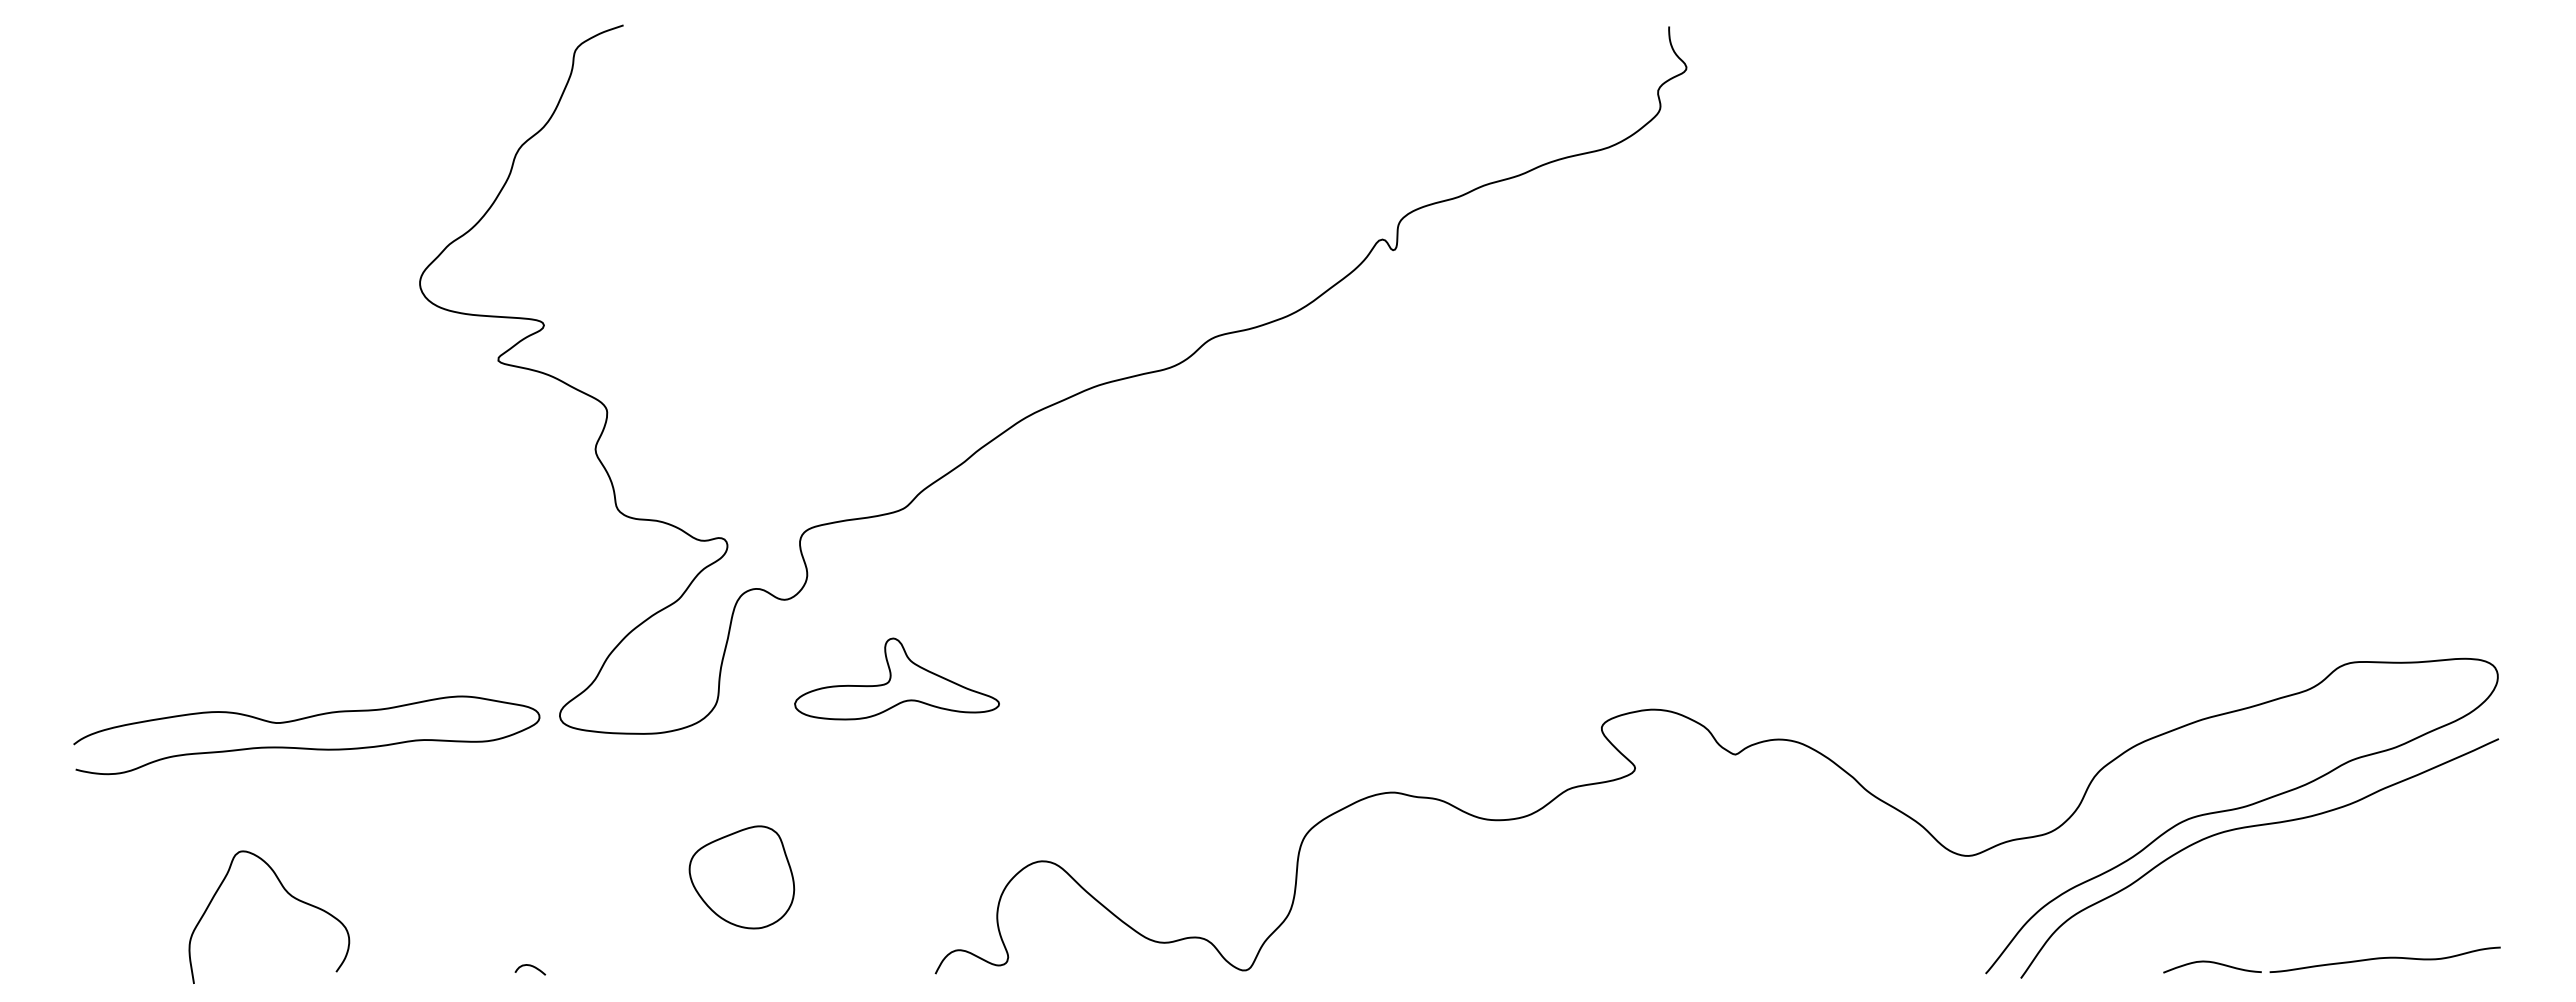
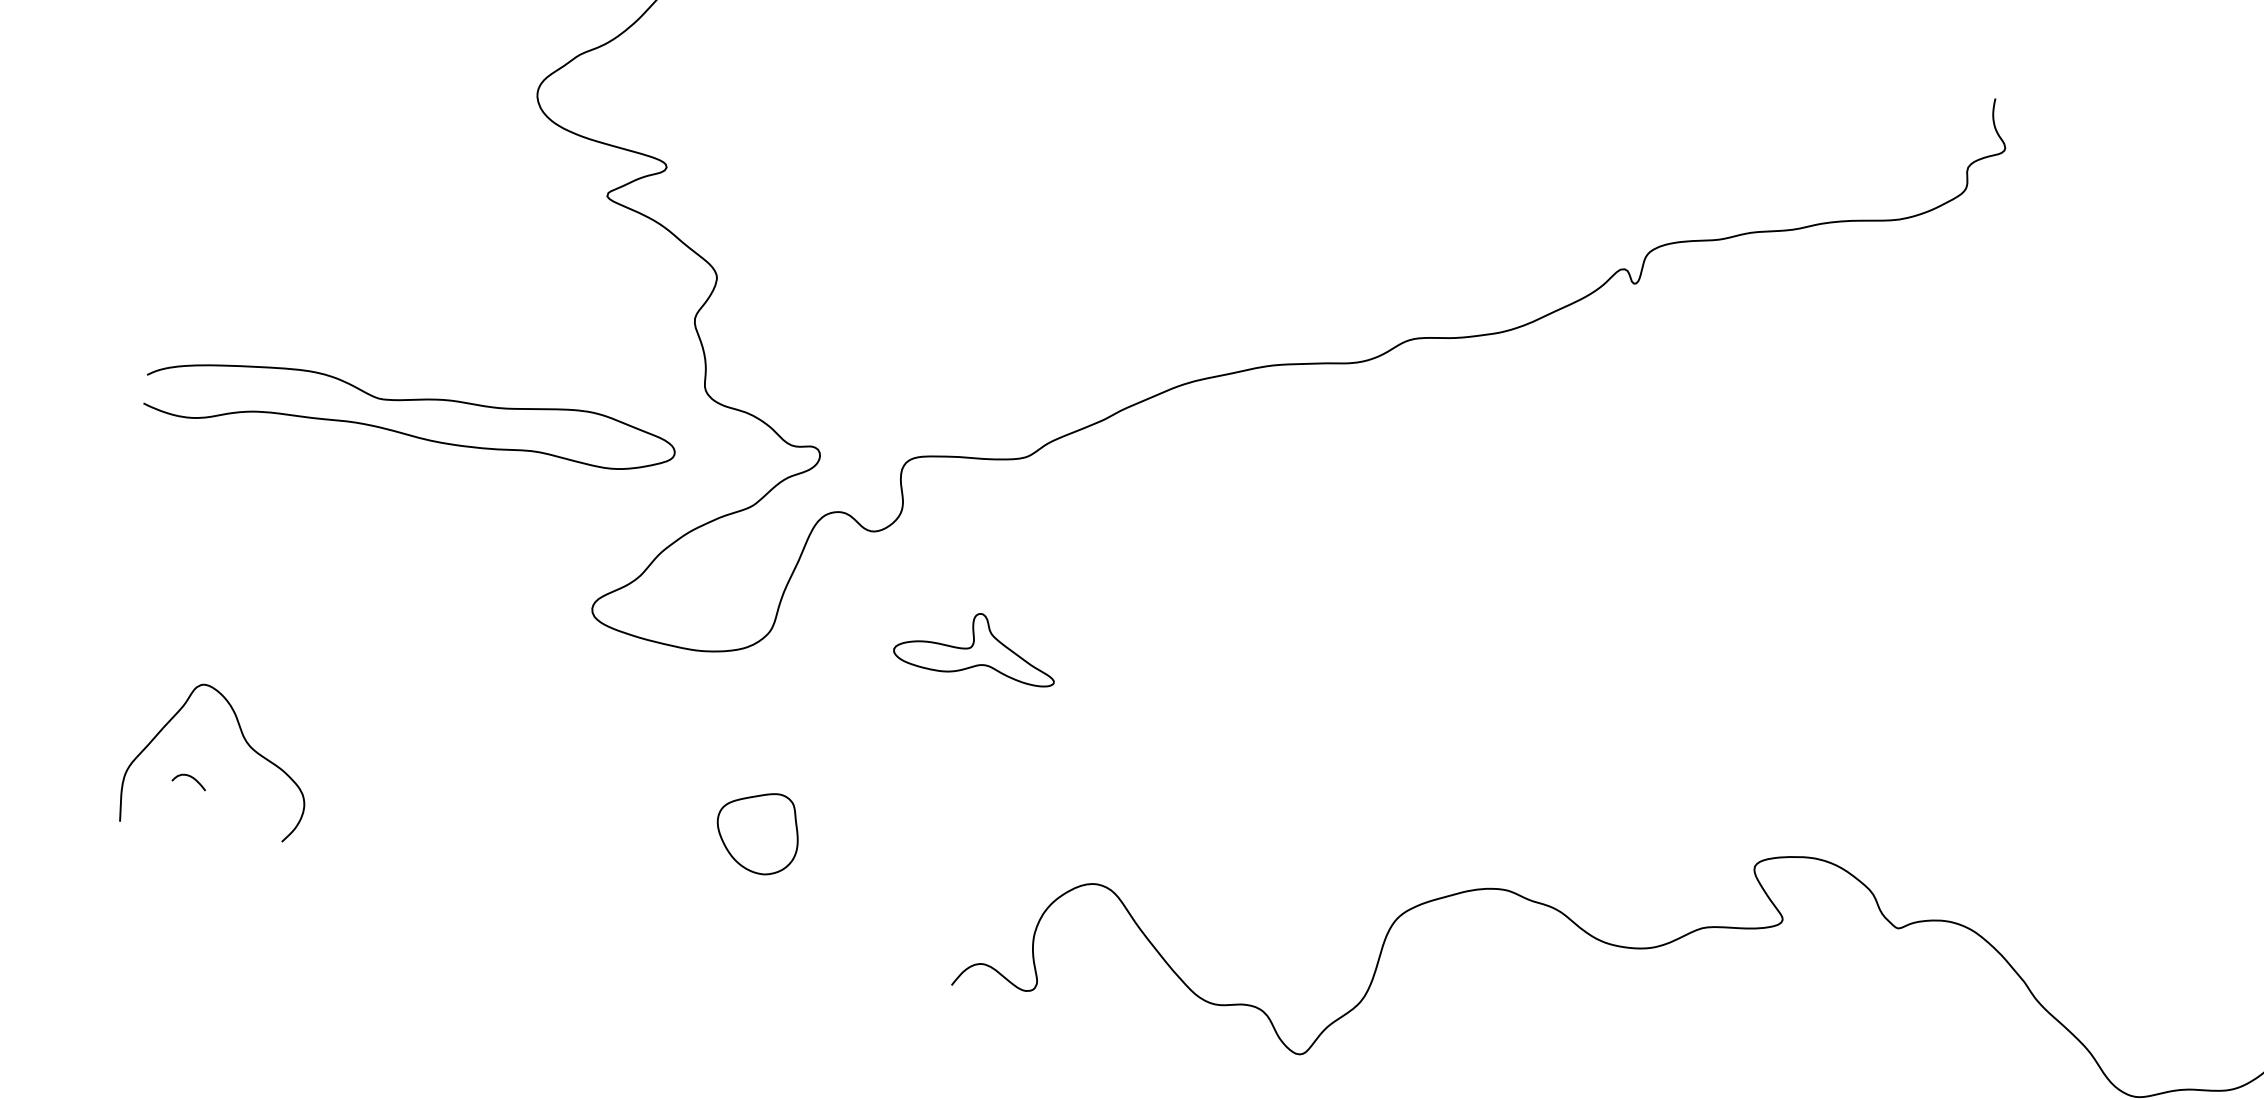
part: (896, 678) -> (977, 645), size x0.7
curve: (306, 747) -> (406, 433), moved
part: (741, 877) -> (757, 831), size x0.7
curve: (532, 967) -> (192, 779), moved

